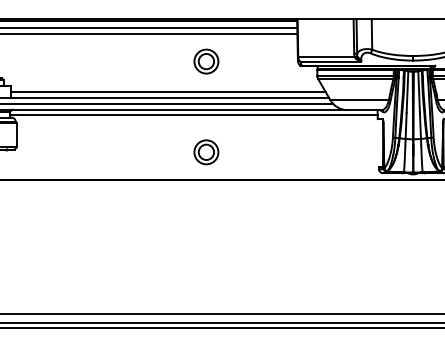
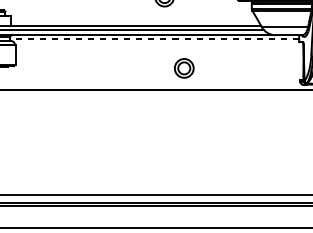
line: (168, 92) -> (134, 21), removed
line: (193, 115) -> (154, 39), solid -> dashed
part: (206, 152) -> (184, 68), moved

